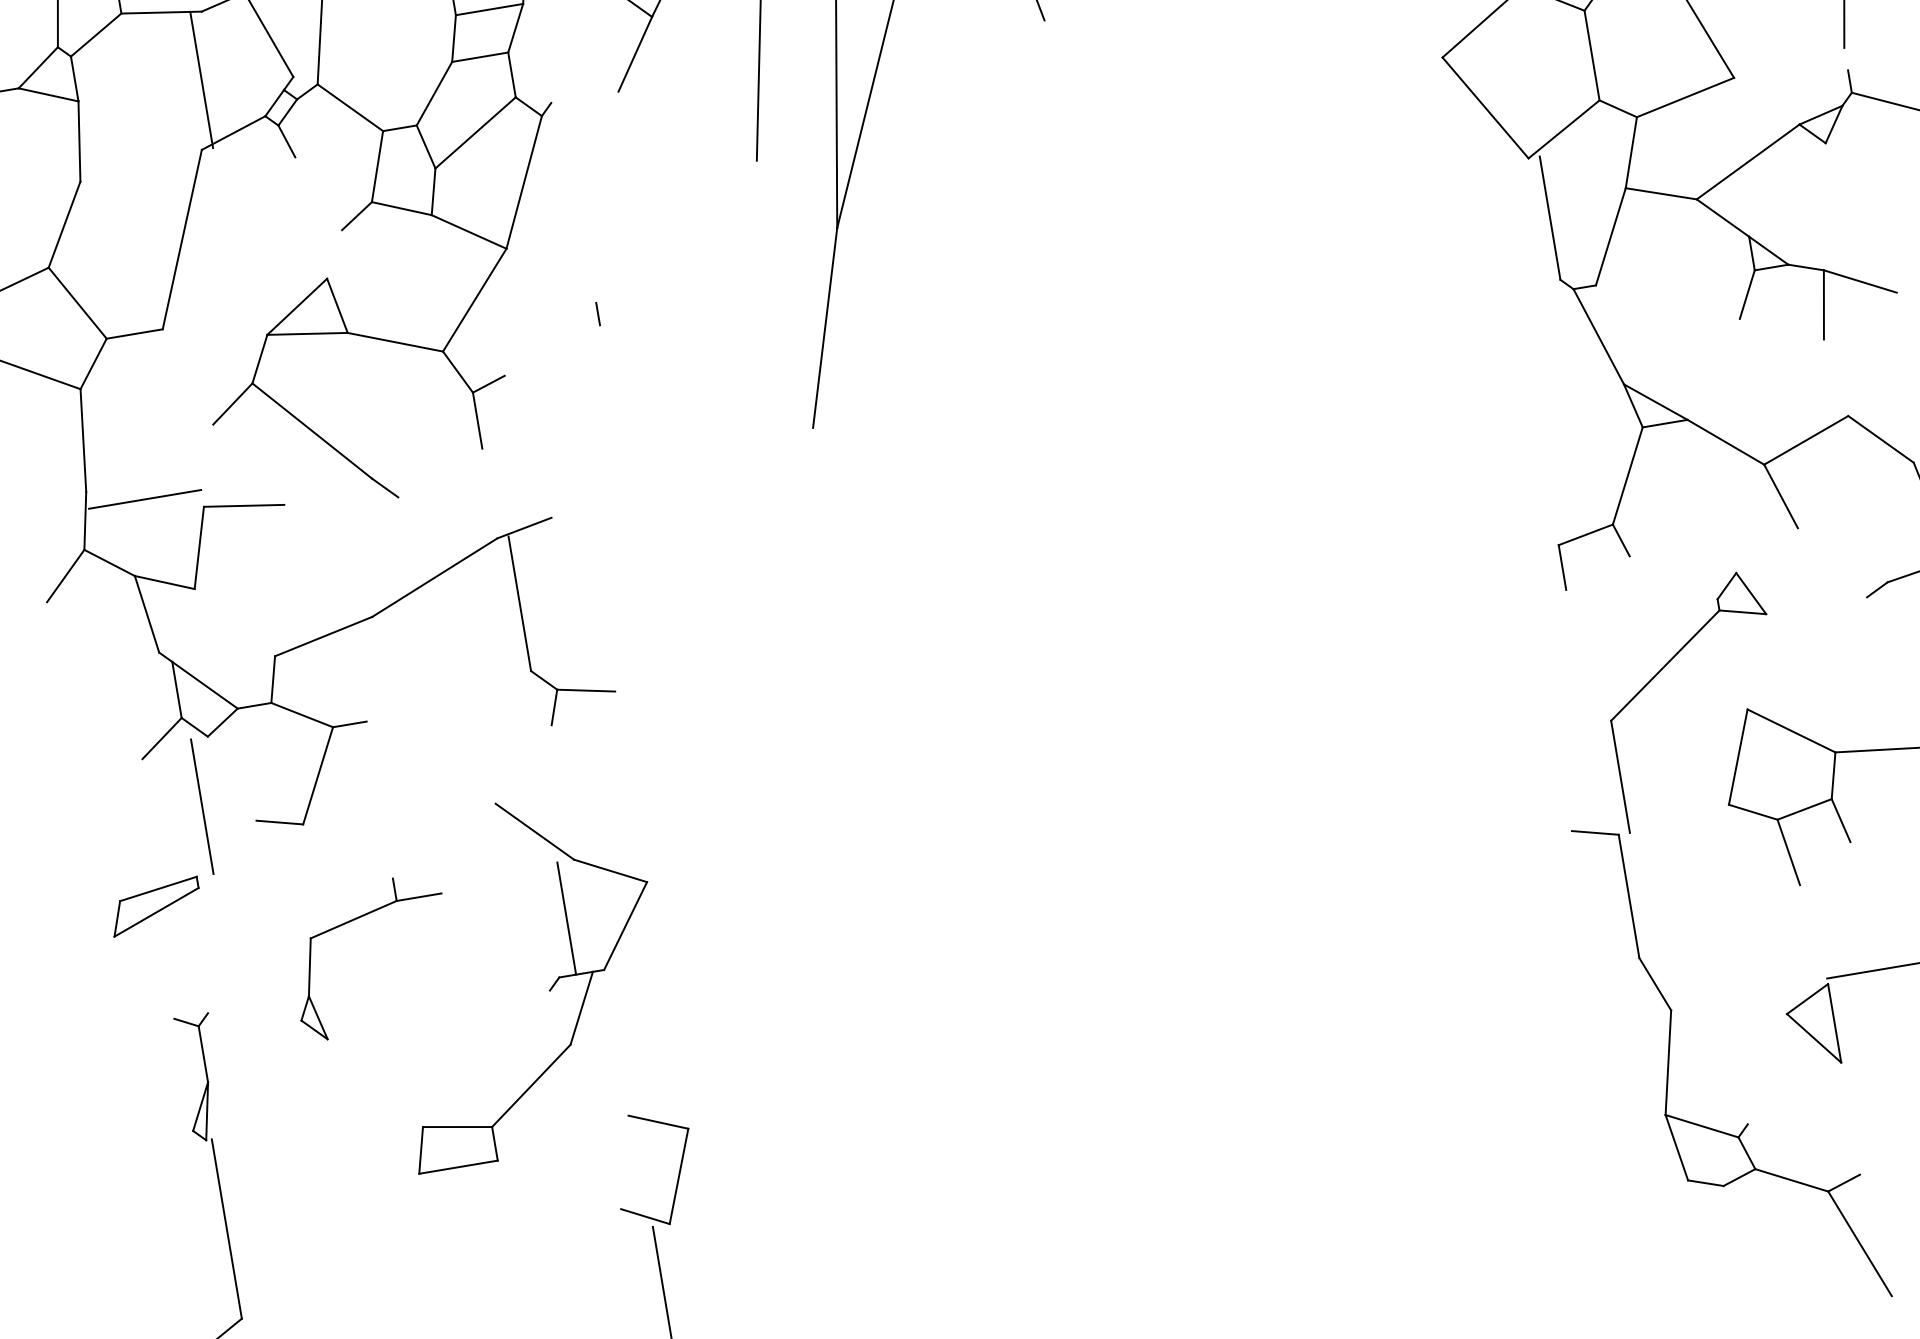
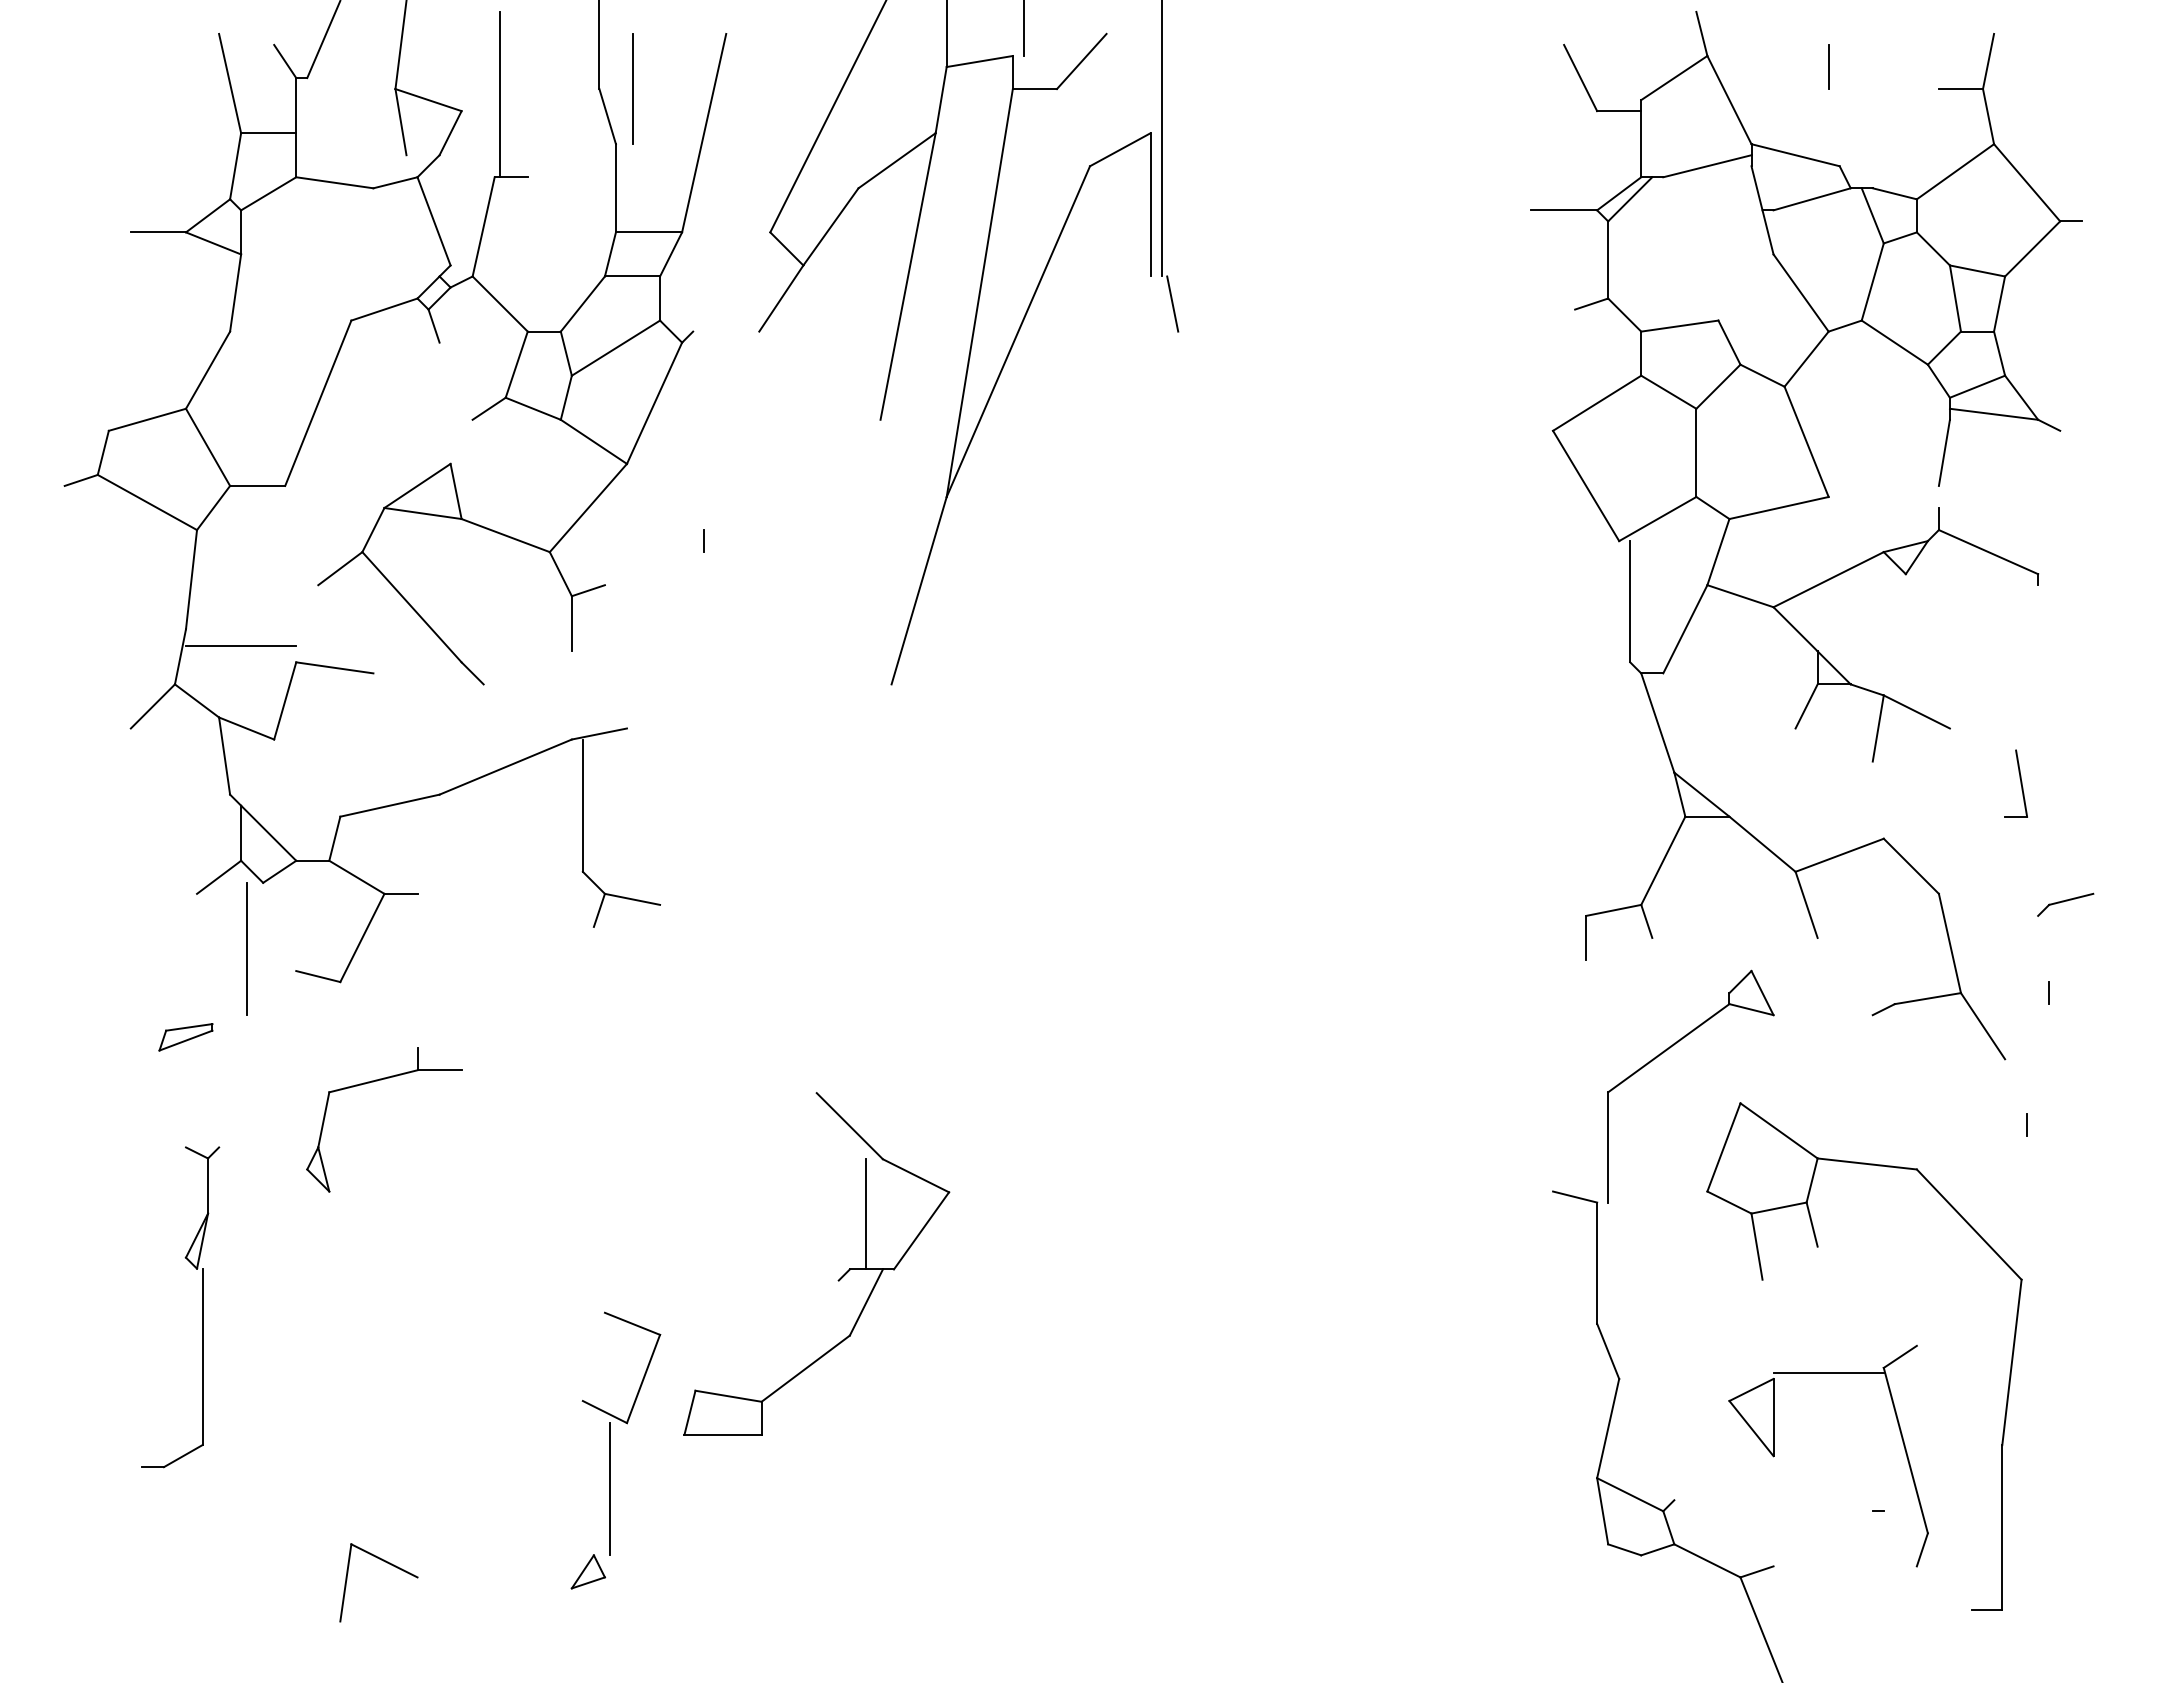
line: (201, 80) -> (362, 254), removed
part: (155, 907) -> (185, 1037), size x0.6
part: (548, 990) -> (837, 1280), moved

